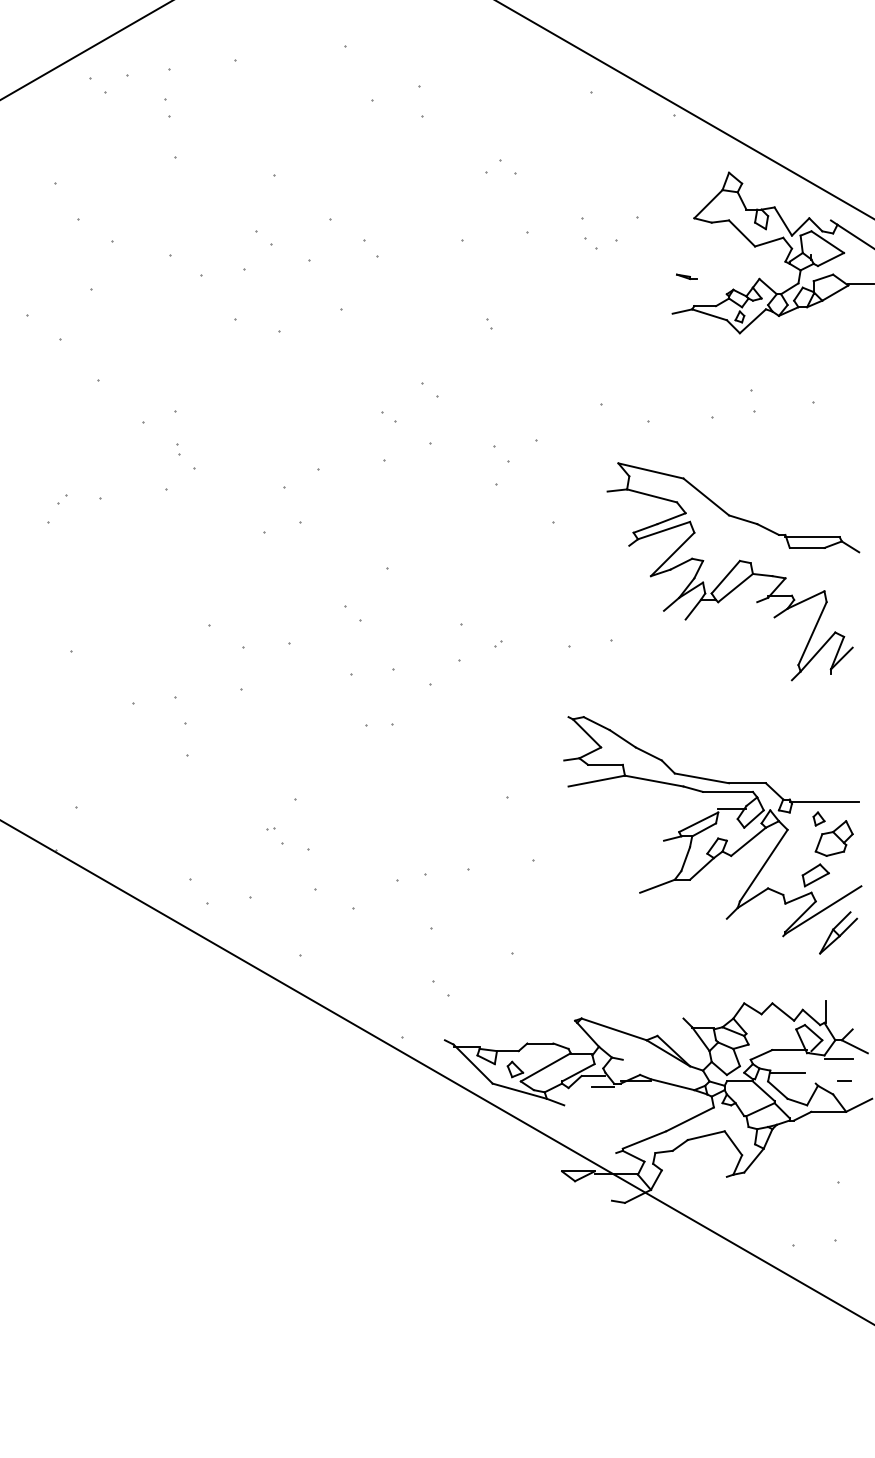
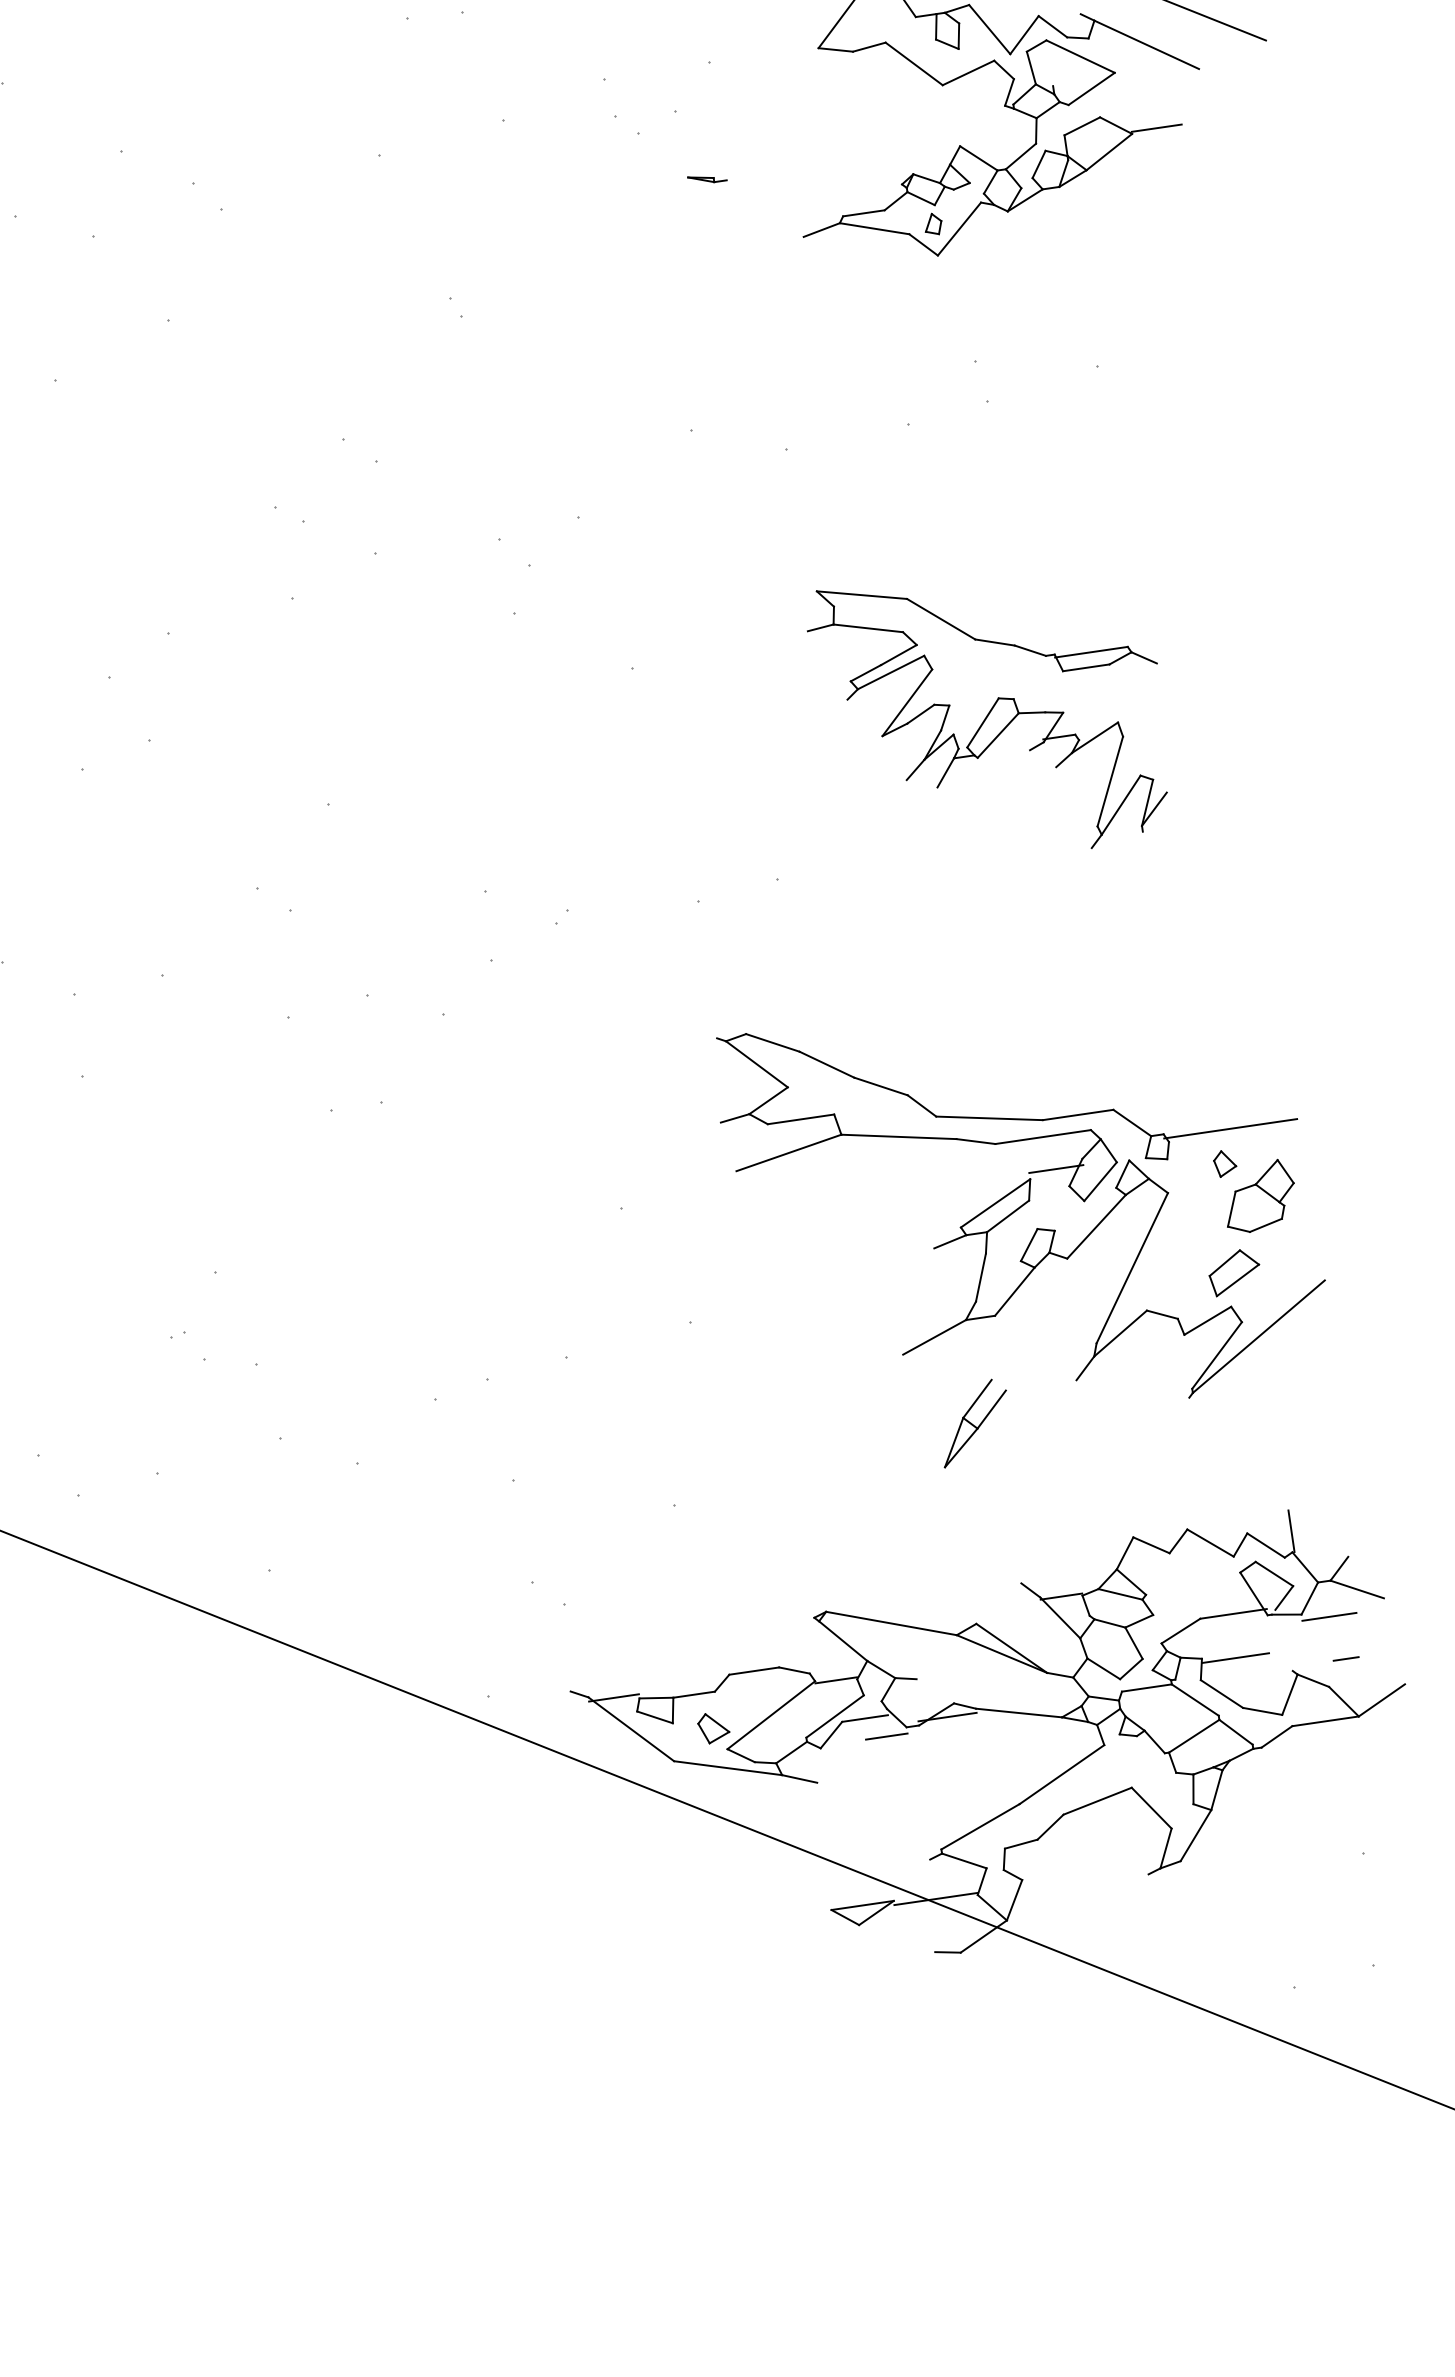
part: (686, 276) -> (706, 178), moved
part: (733, 571) -> (992, 713), size x0.7
part: (838, 932) -> (974, 1421), moved

